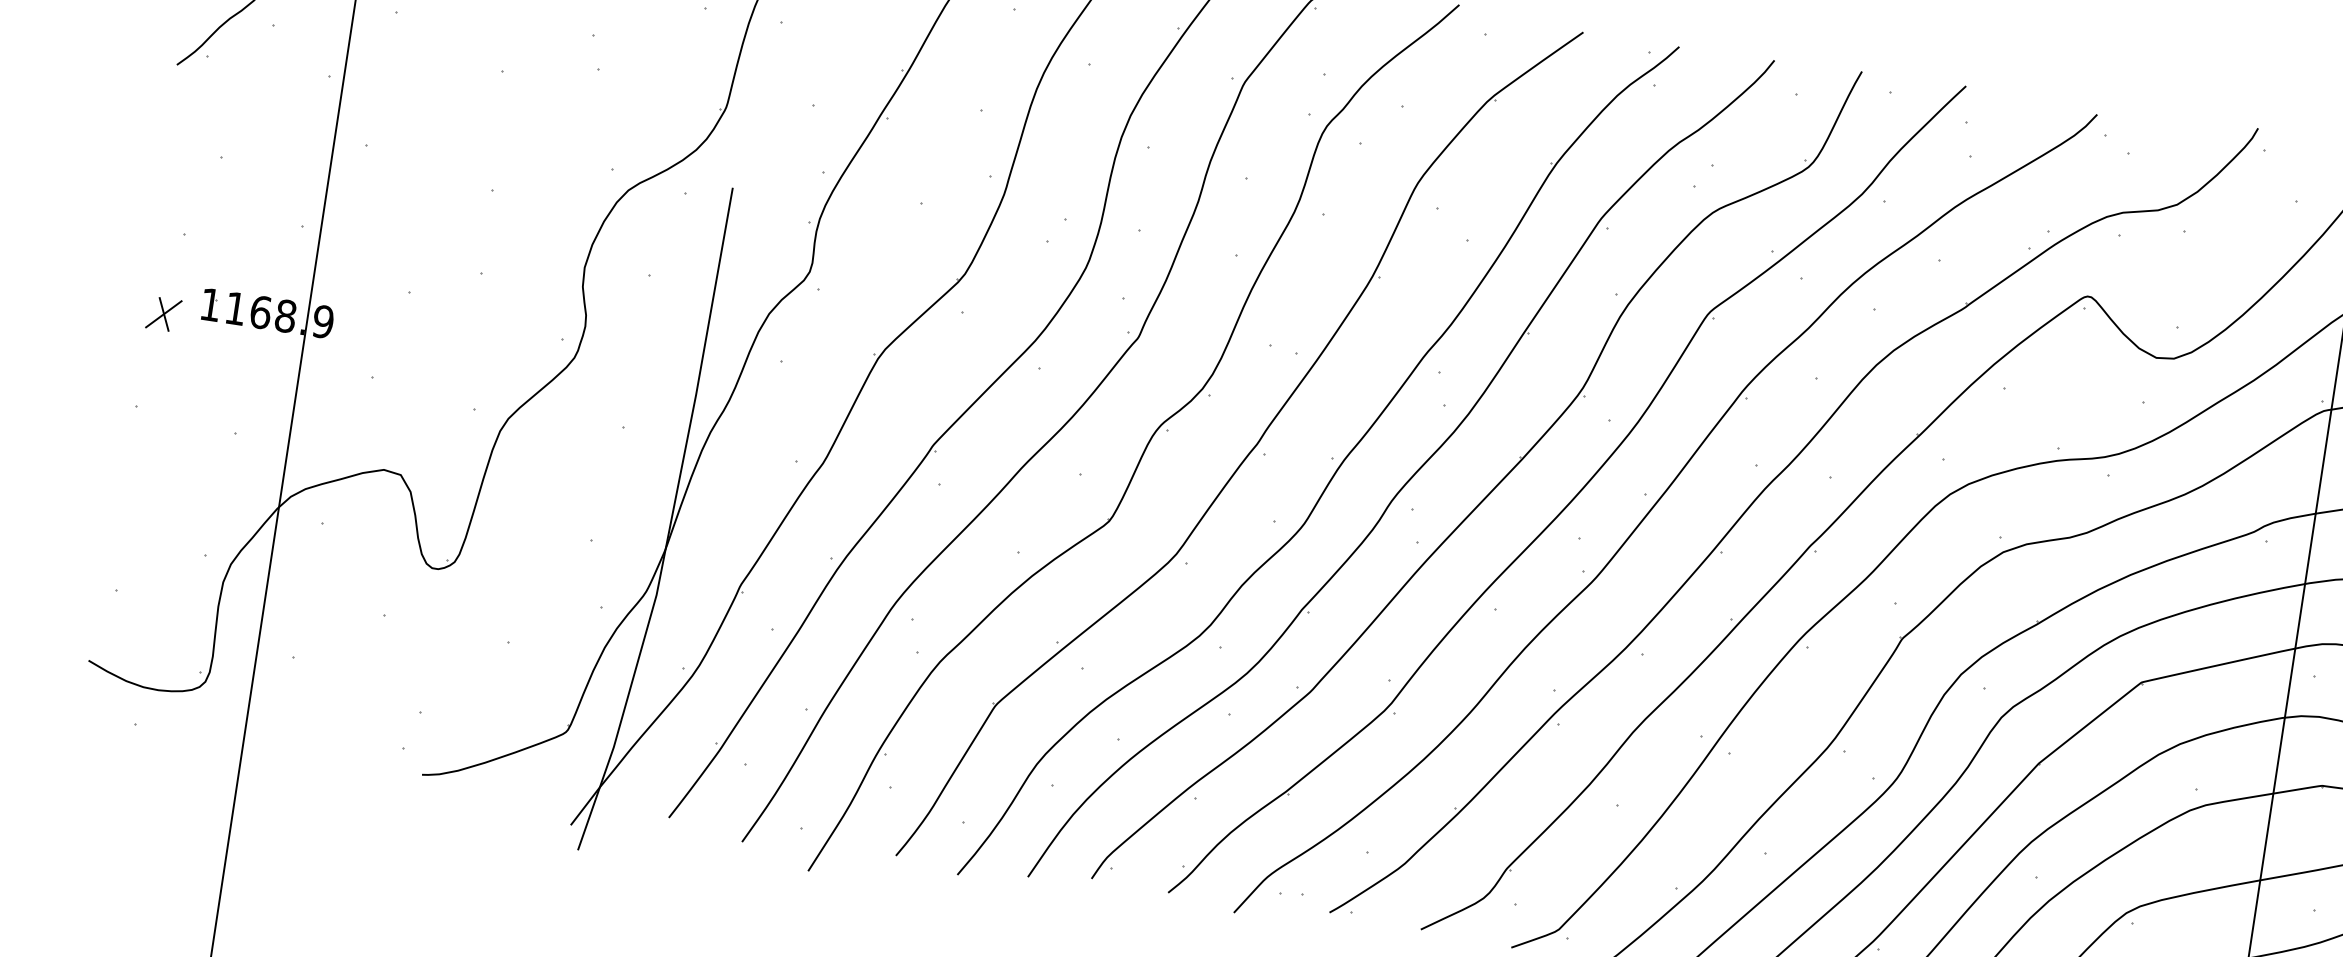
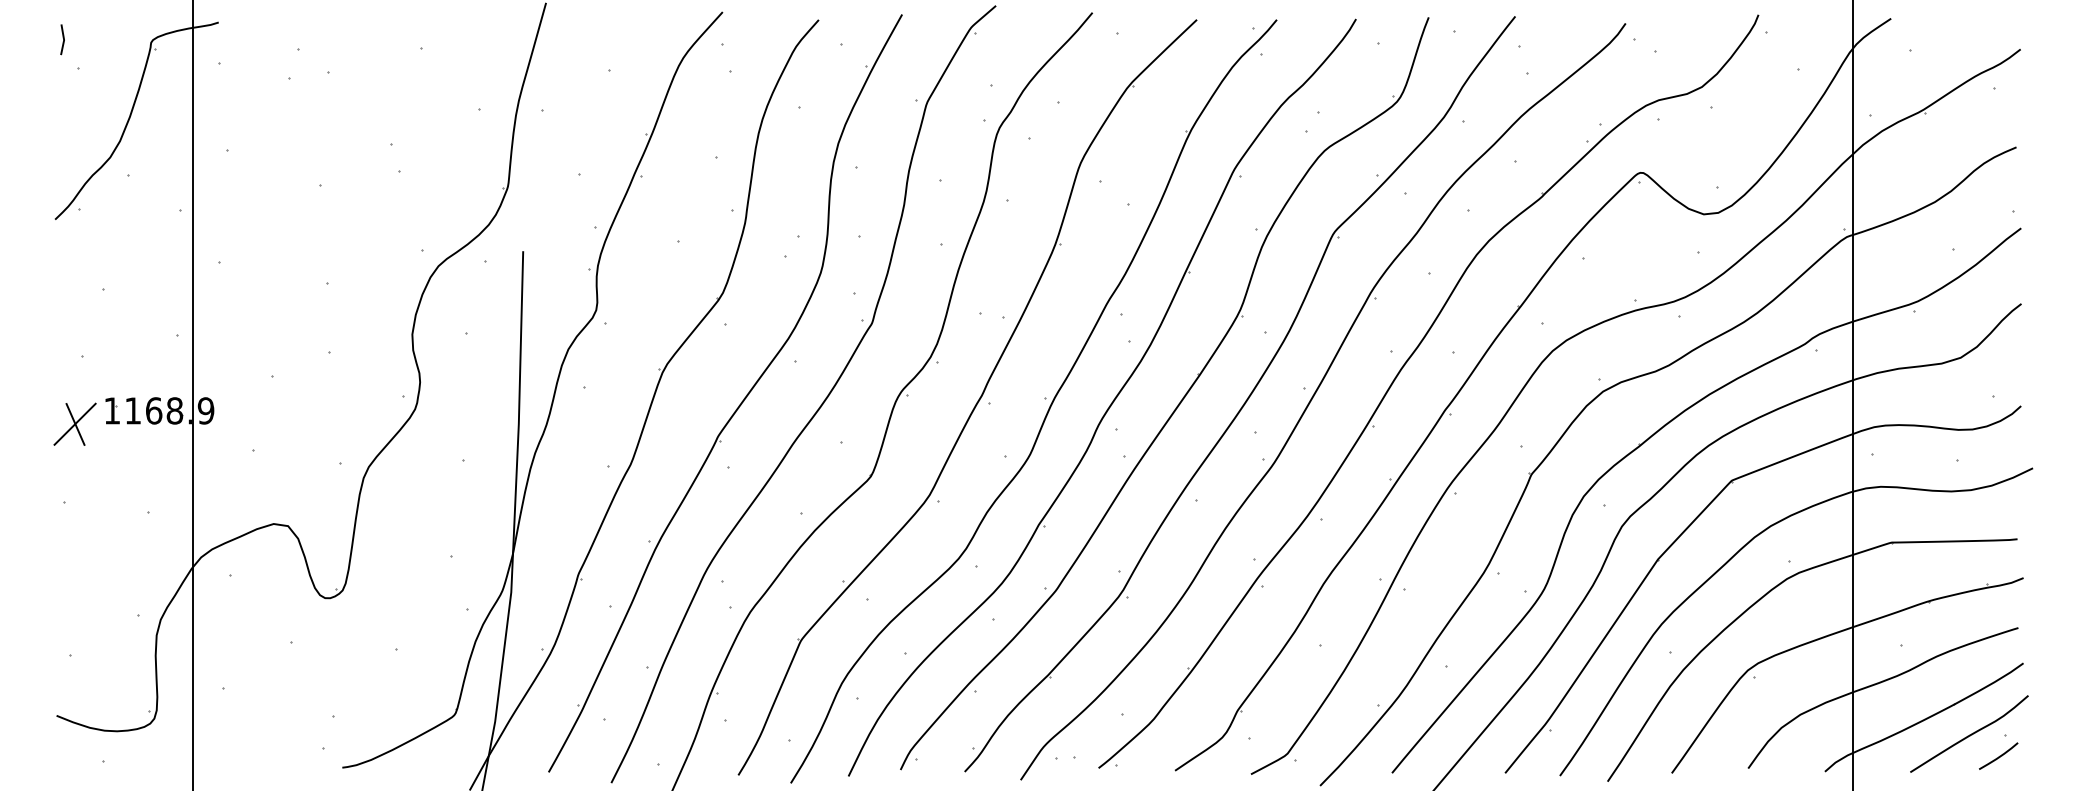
part: (164, 314) -> (75, 424), size x1.6

